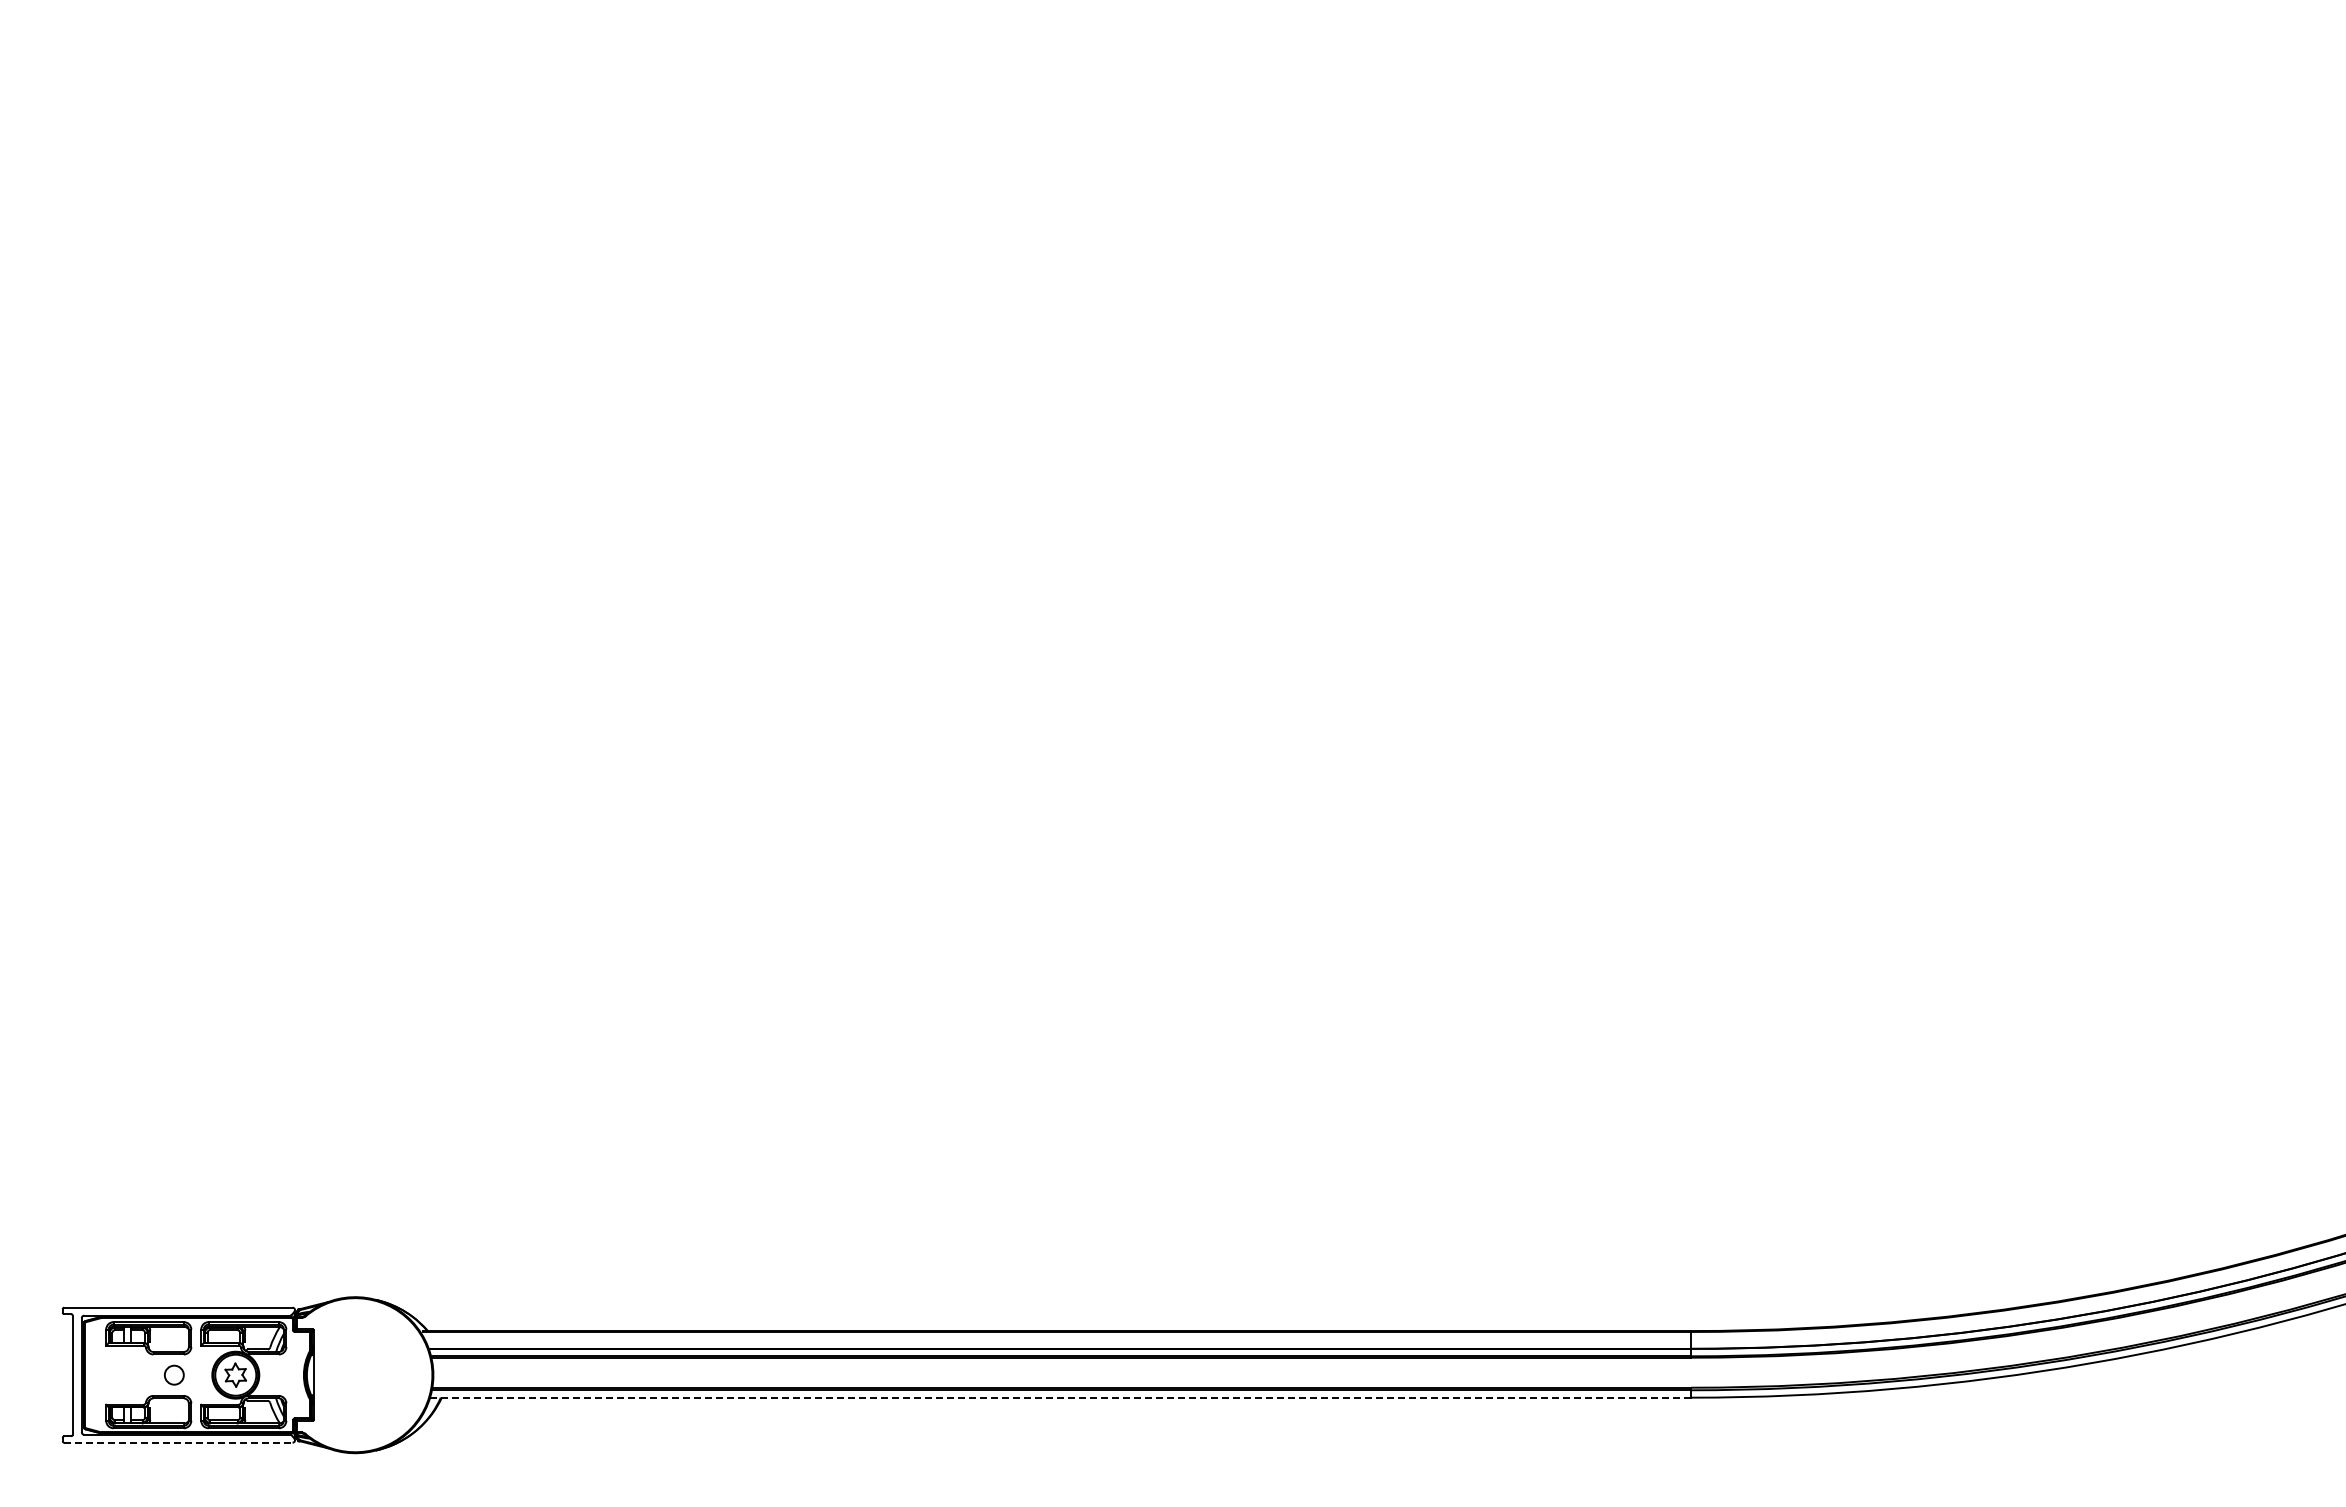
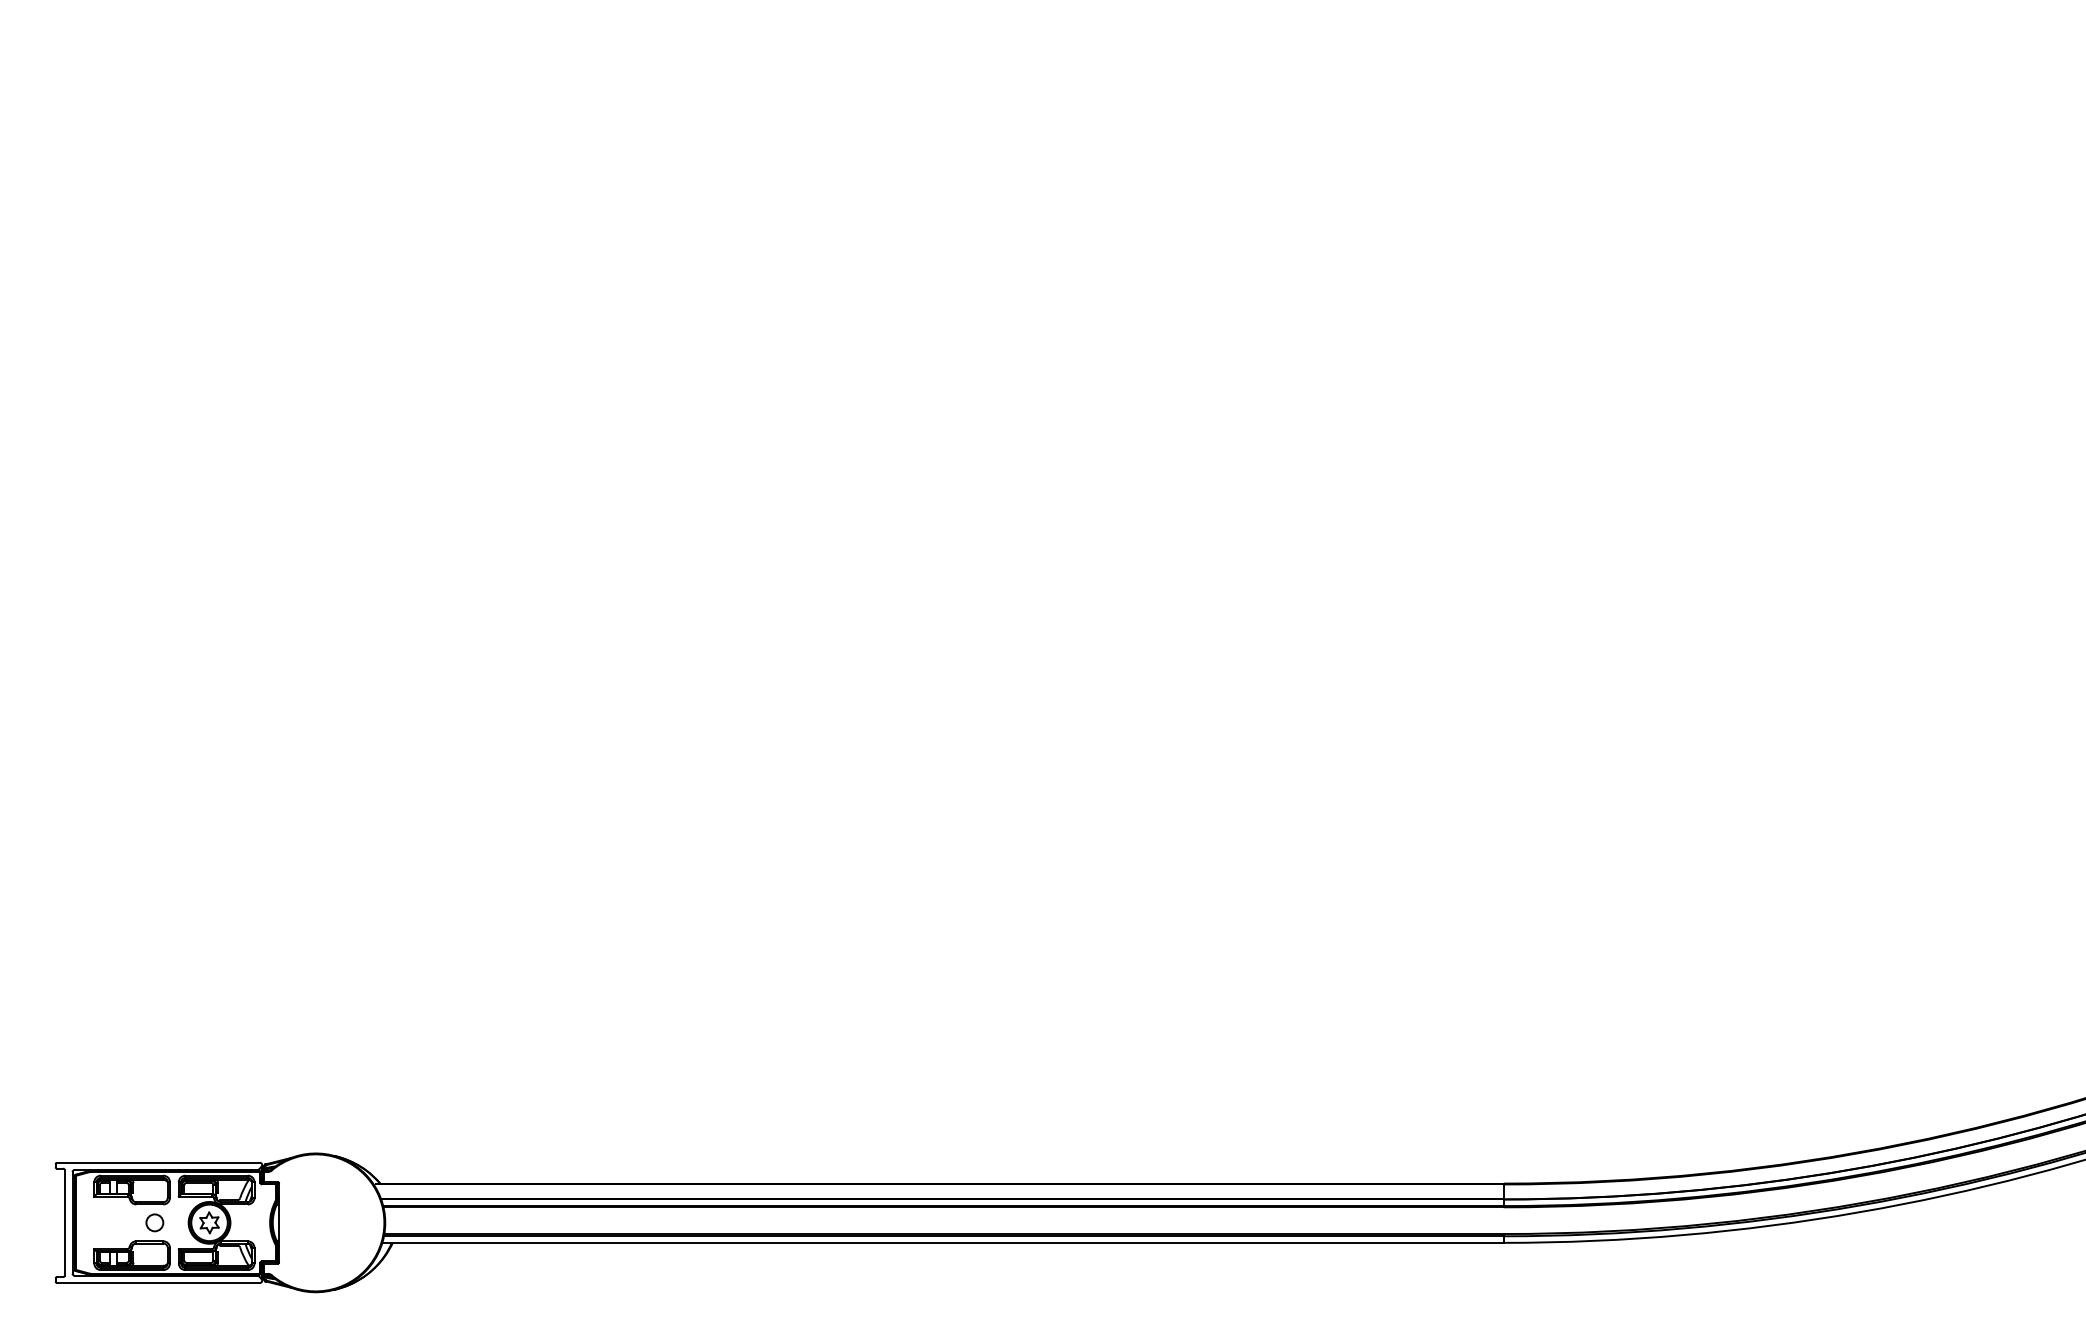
line: (1060, 1397) -> (942, 1242), dashed -> solid
line: (178, 1442) -> (158, 1282), dashed -> solid

